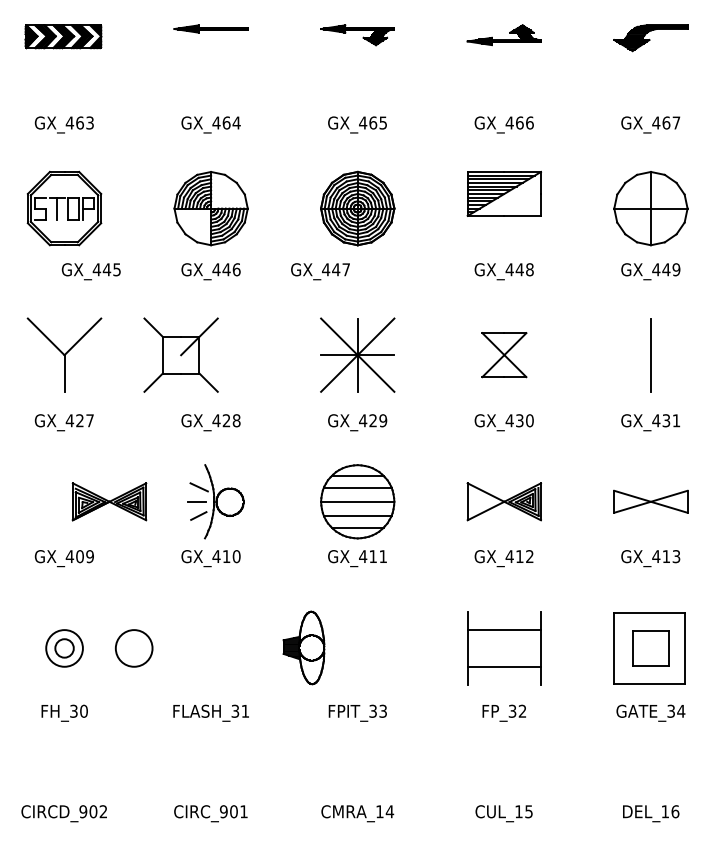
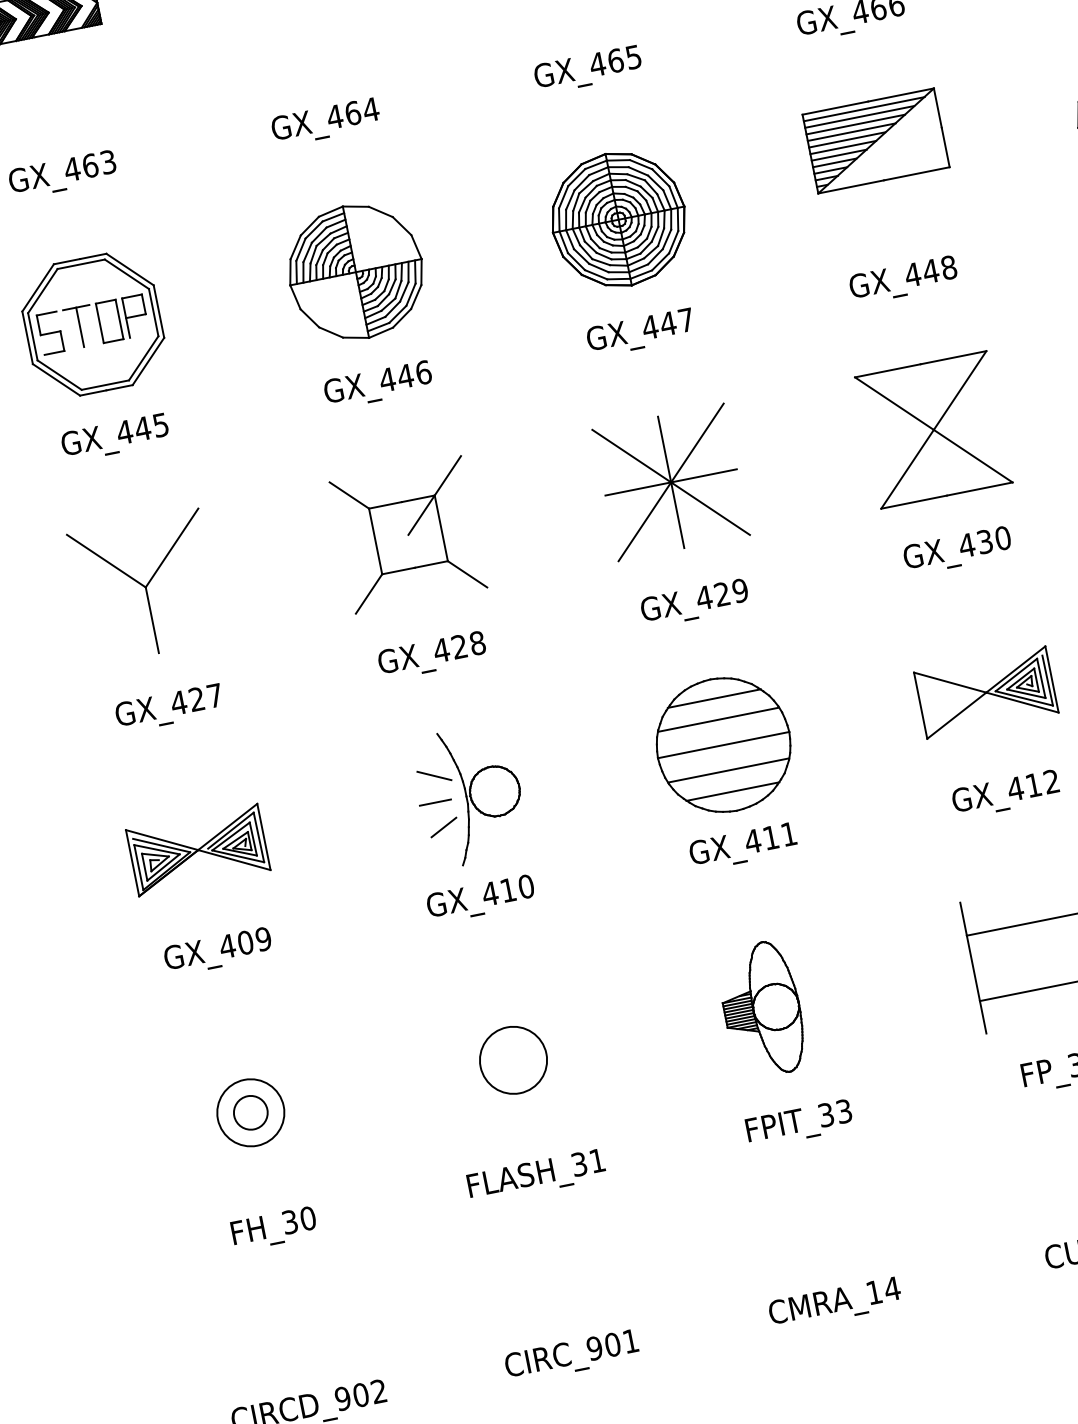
text: (90, 271) -> (113, 437), moved
text: (320, 271) -> (640, 332), moved
part: (180, 354) -> (407, 533), moved
part: (504, 354) -> (933, 428), size x1.67
part: (109, 501) -> (198, 849), moved
part: (303, 647) -> (761, 1009), moved
part: (133, 648) -> (512, 1060), moved

